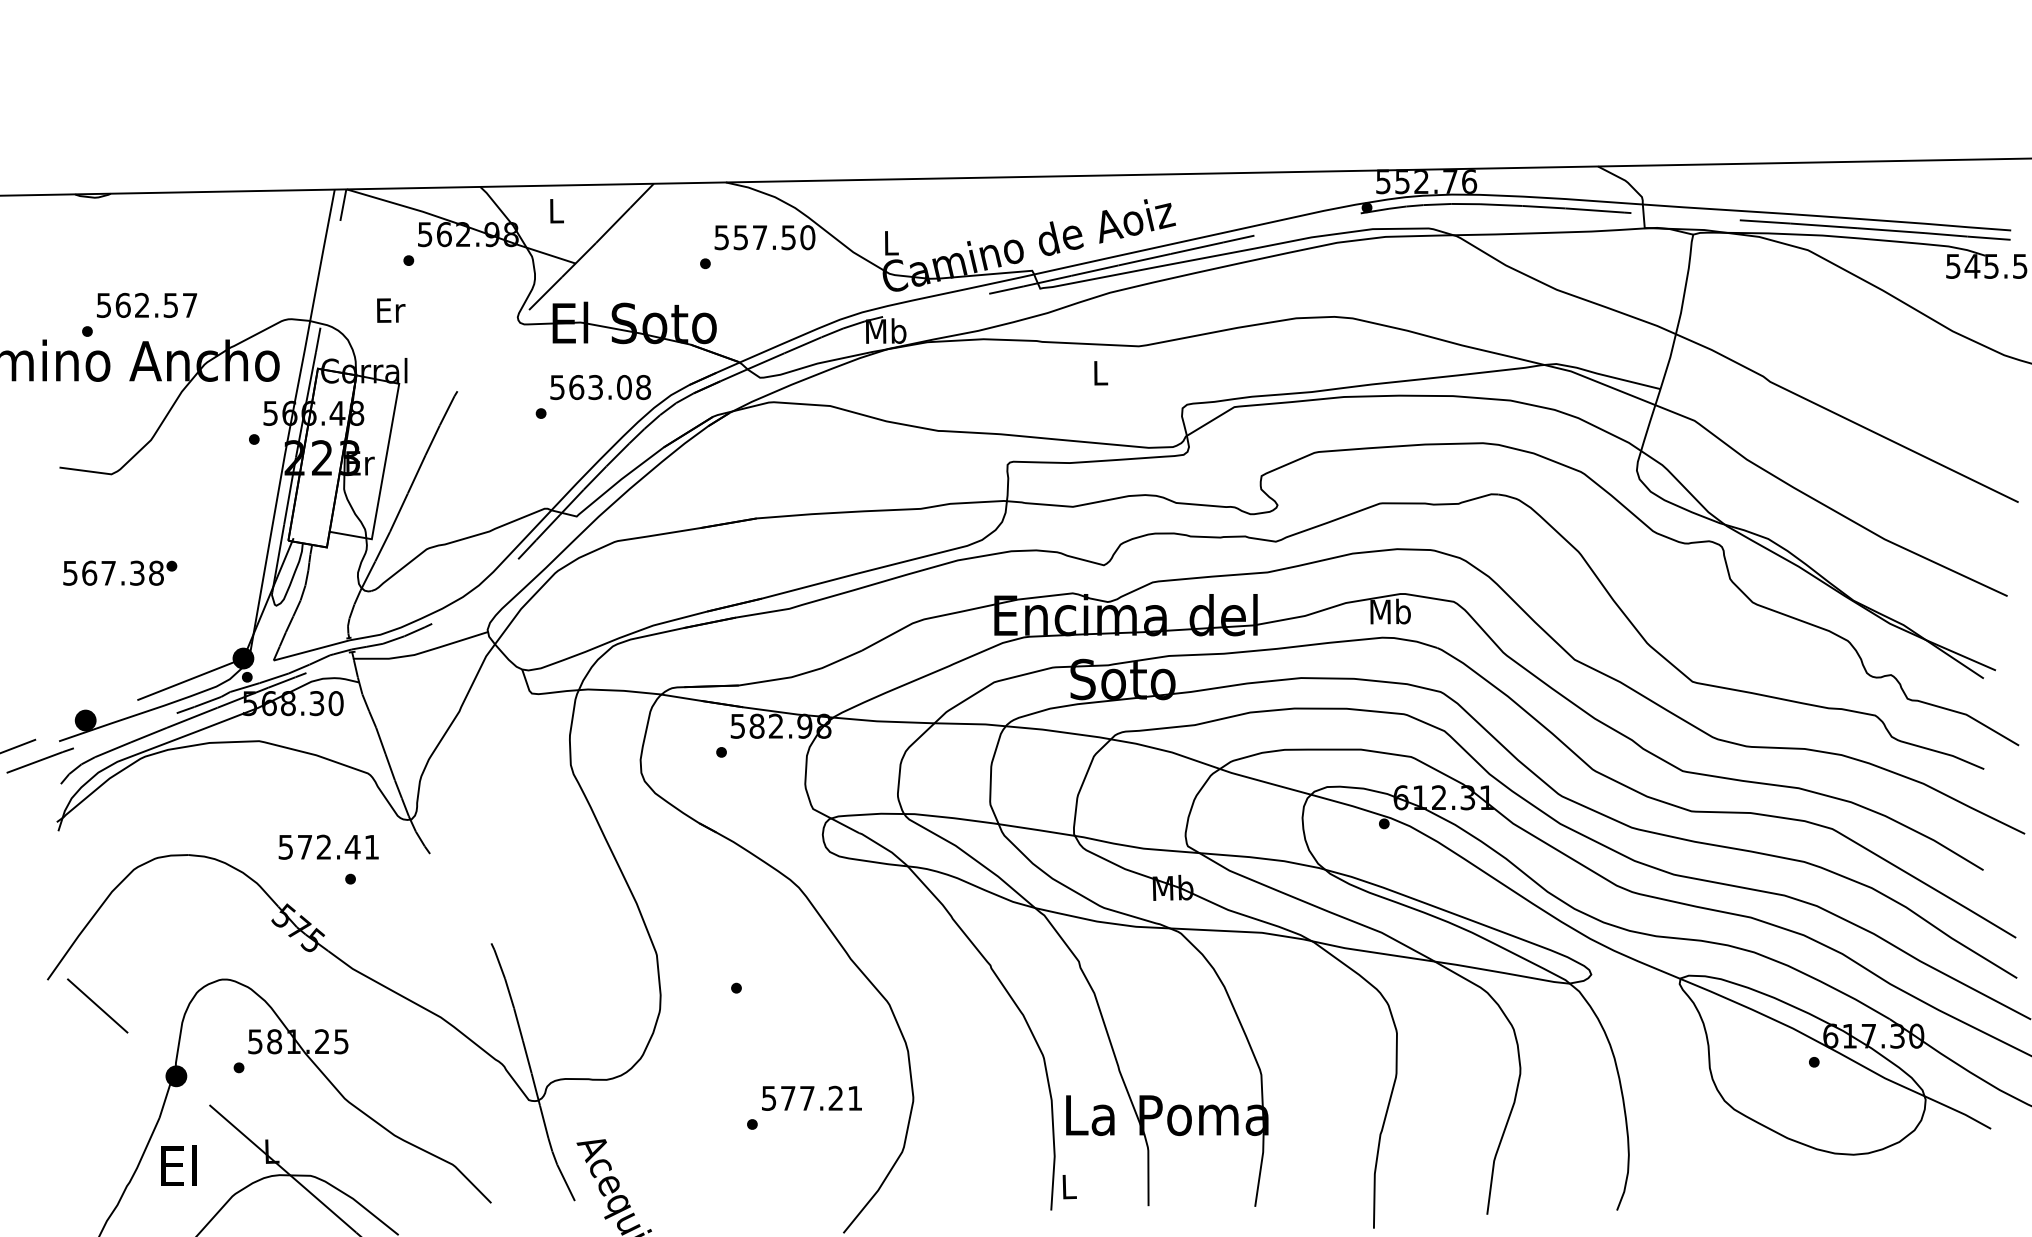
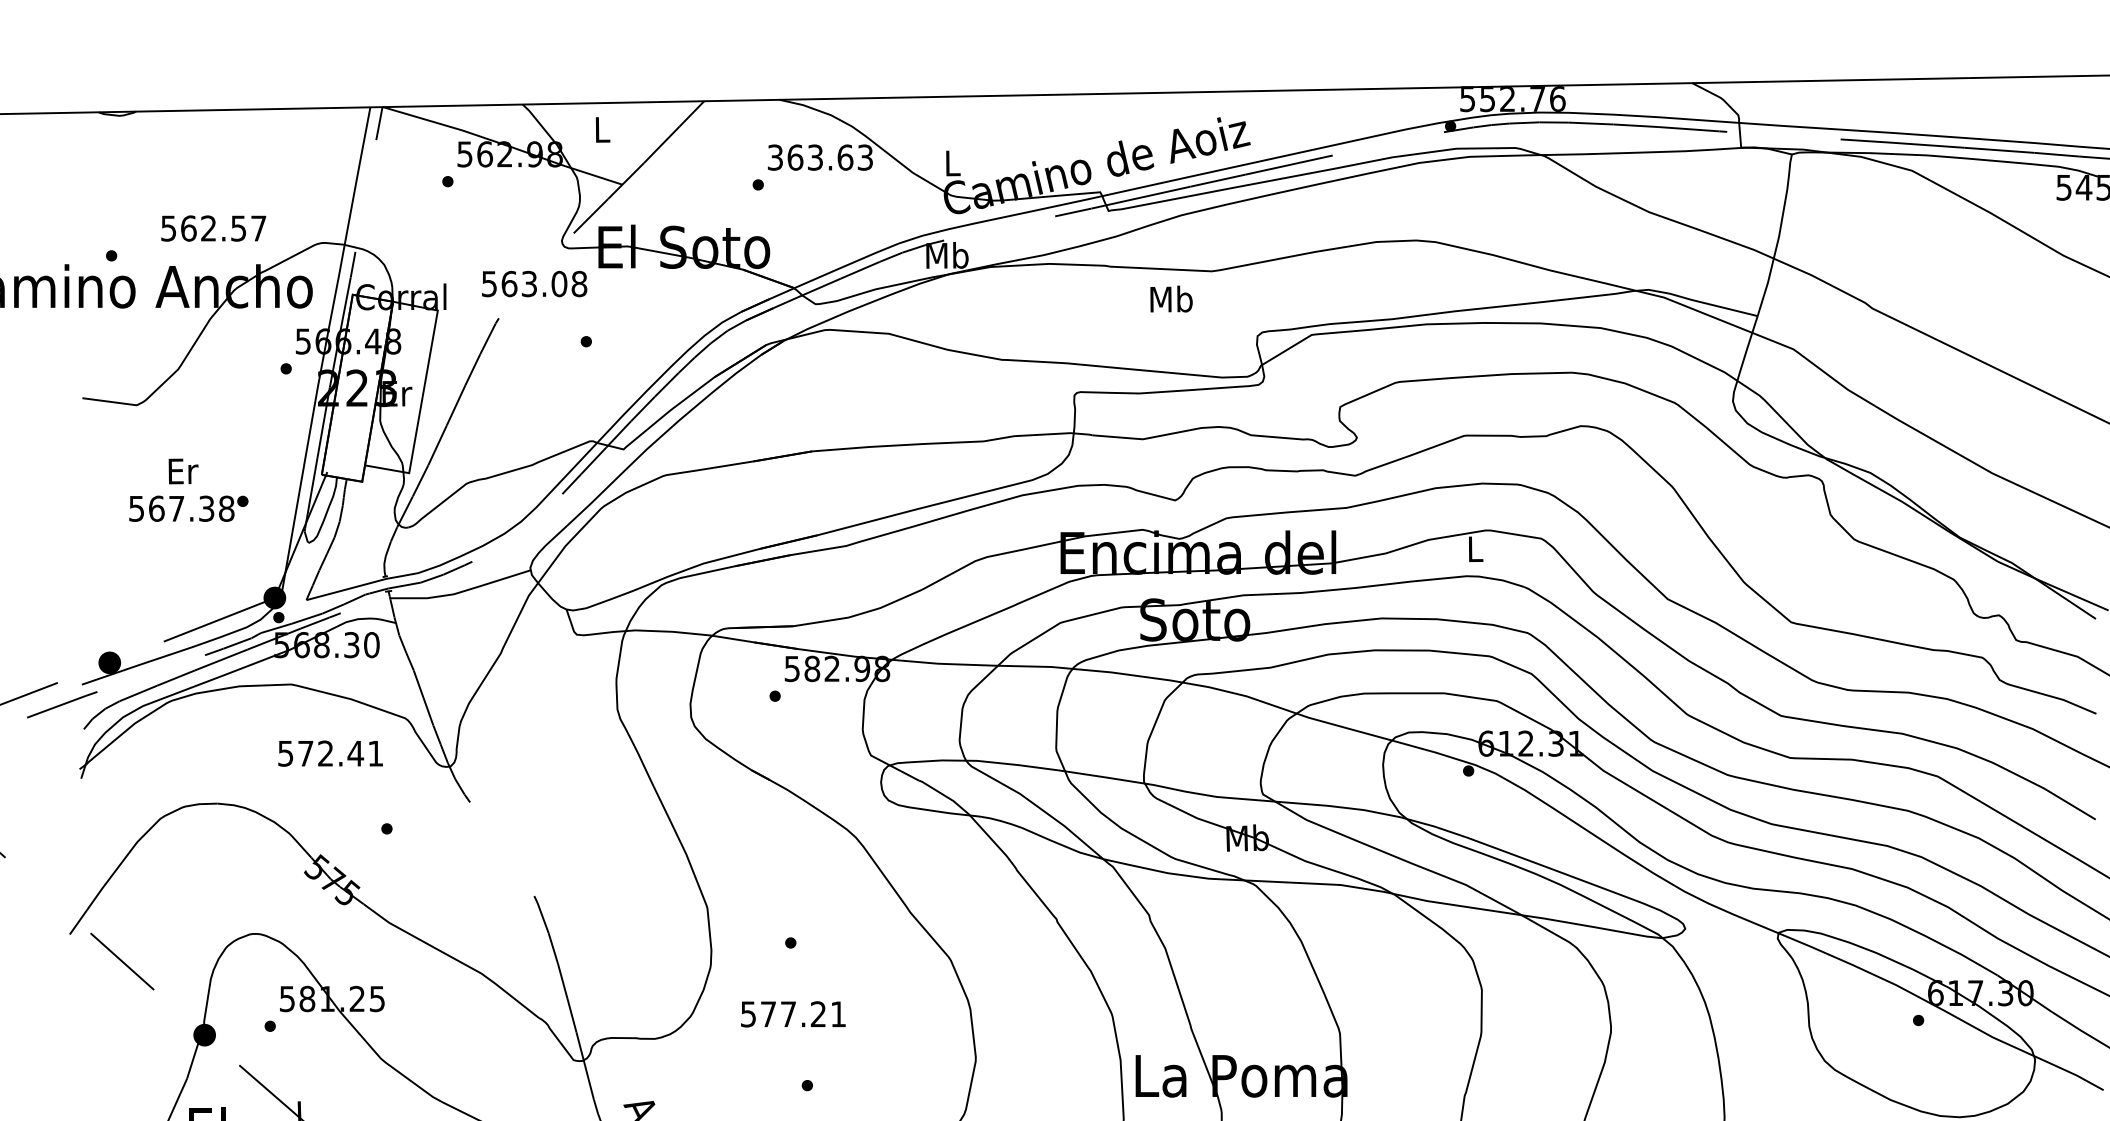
text: (765, 237) -> (821, 157), 557.50 -> 363.63
text: (147, 304) -> (214, 227), moved
text: (391, 310) -> (183, 471), moved
text: (1100, 372) -> (1171, 298), L -> Mb
text: (600, 387) -> (534, 284), moved
text: (120, 572) -> (189, 507), moved
text: (1390, 611) -> (1475, 548), Mb -> L
text: (328, 846) -> (330, 752), moved
text: (811, 1097) -> (792, 1013), moved

